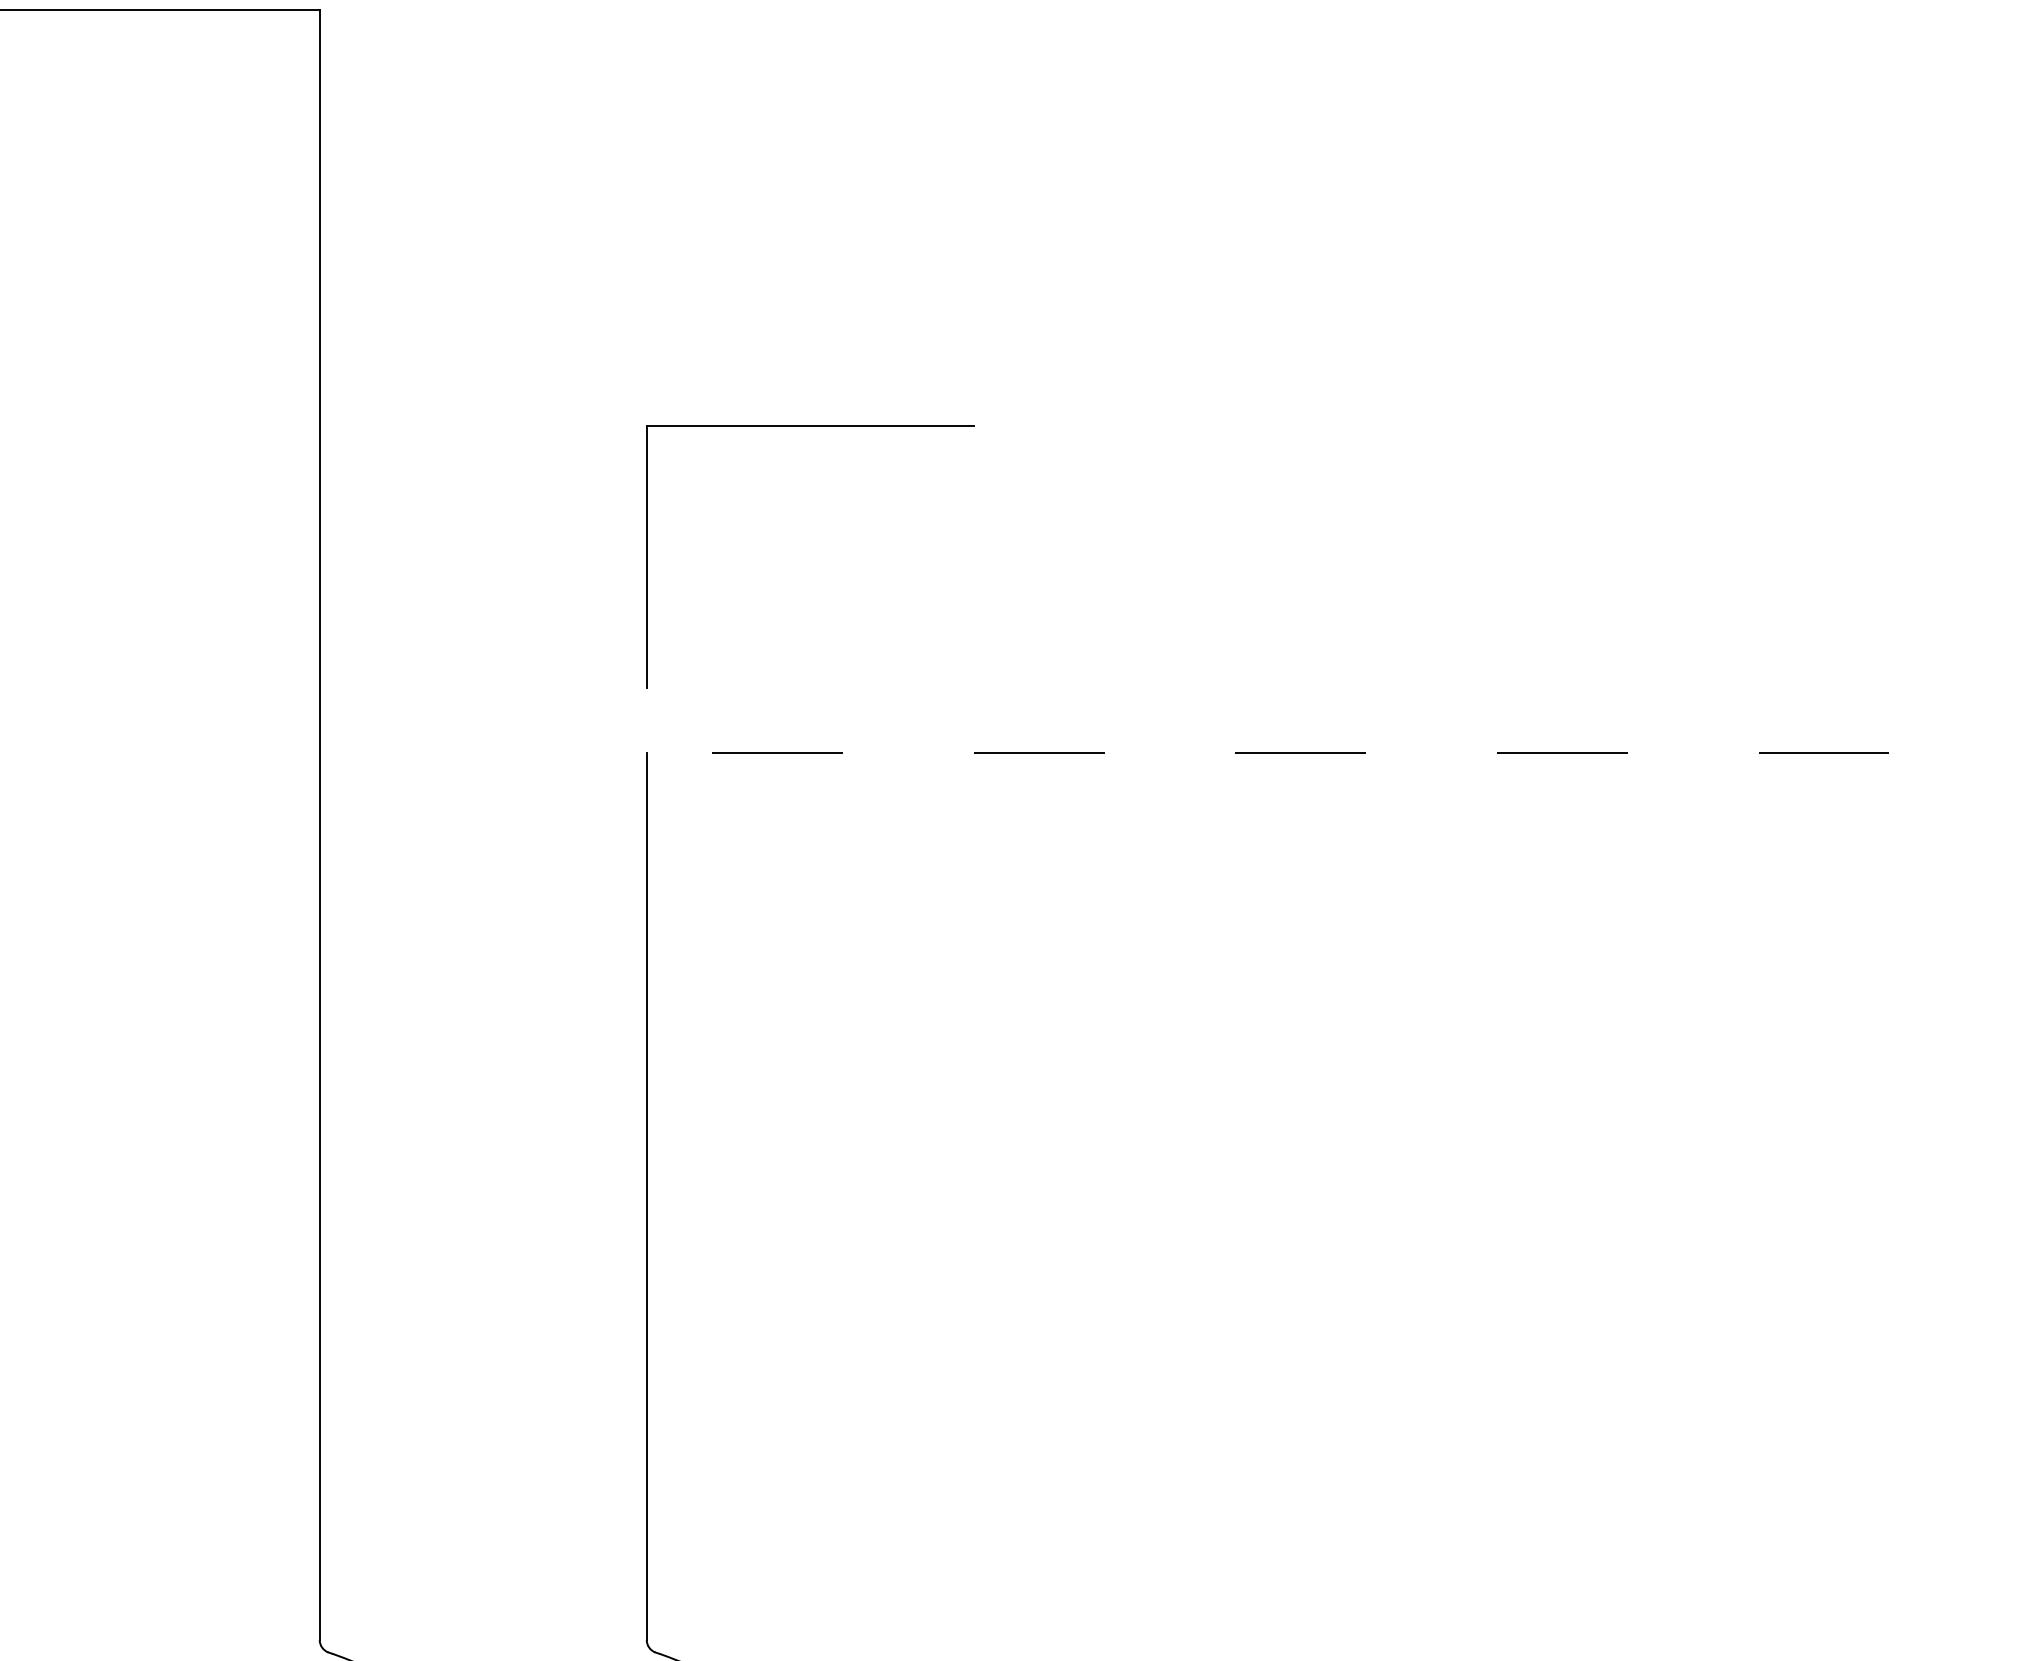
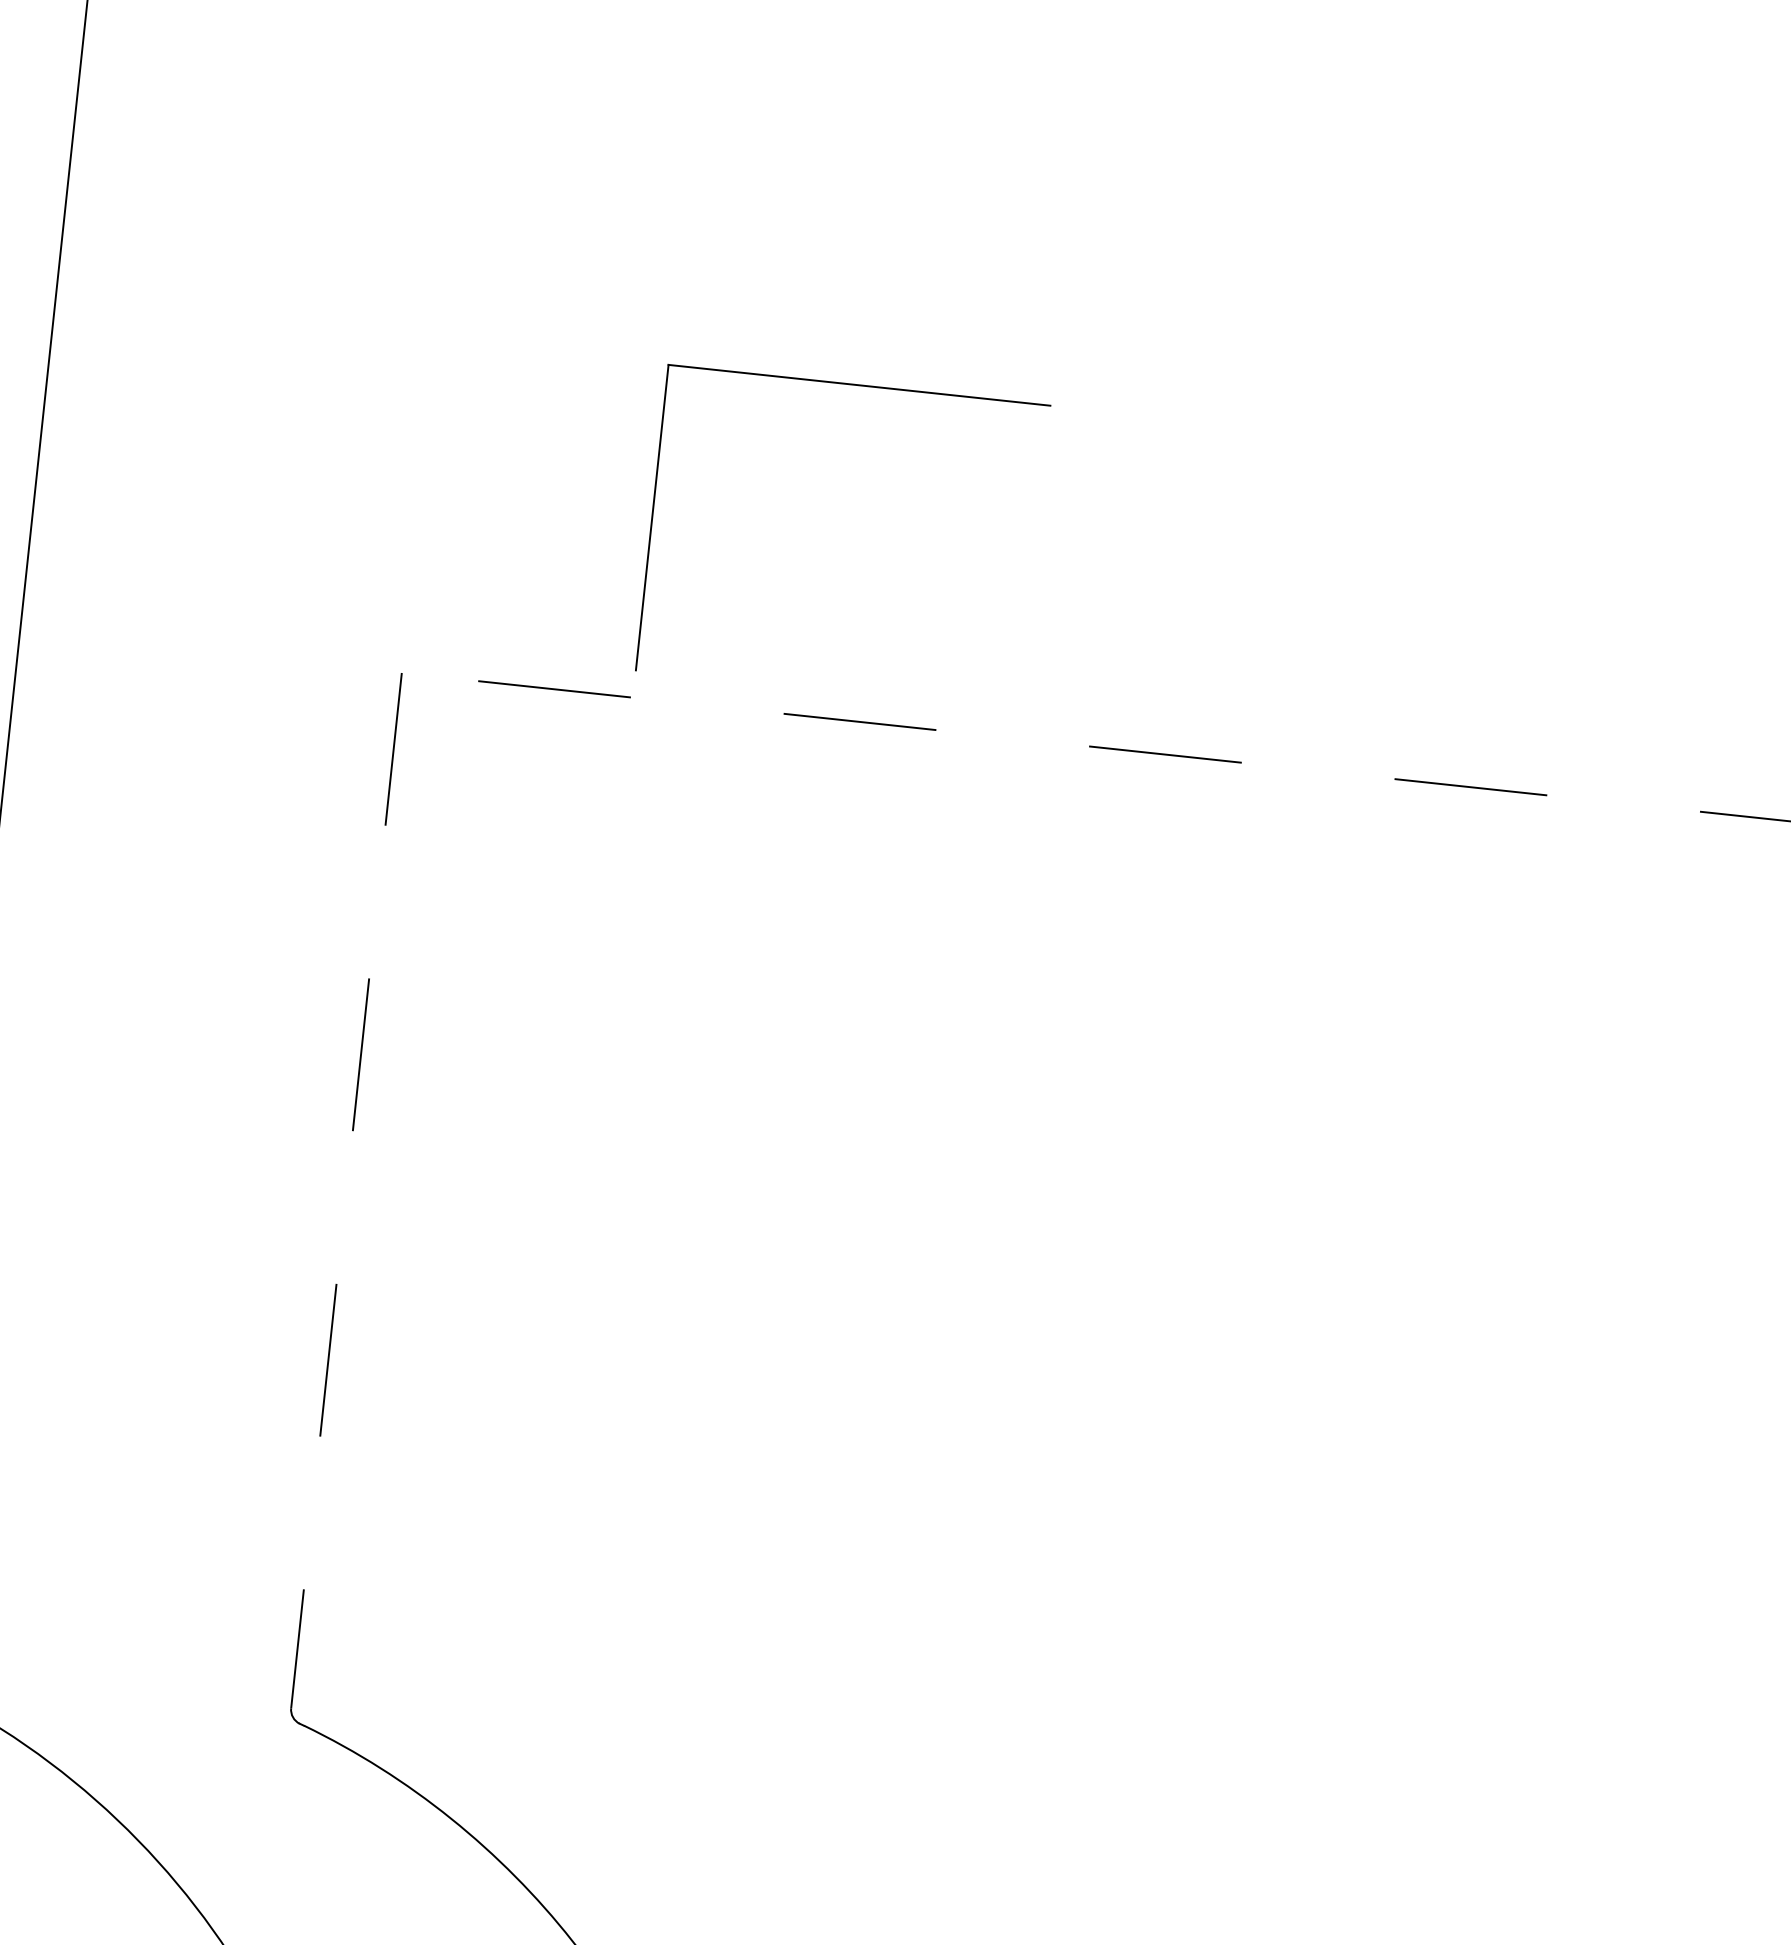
part: (810, 426) -> (859, 385), moved
line: (646, 1197) -> (346, 1191), solid -> dashed

